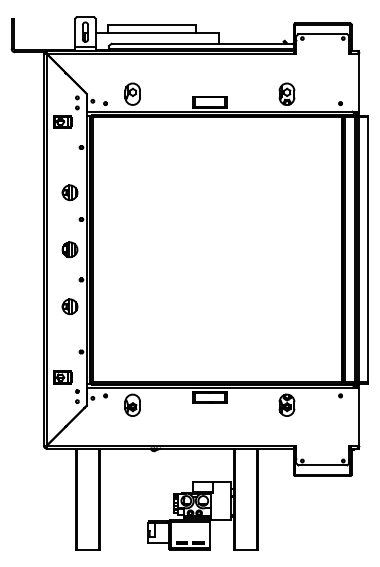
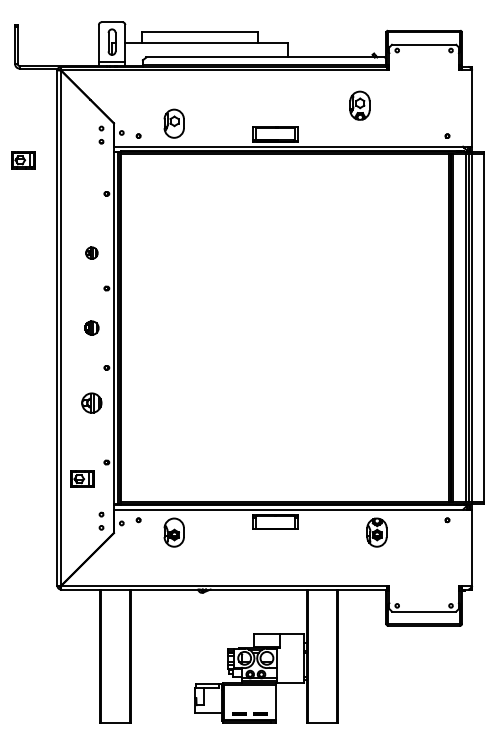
part: (286, 94) -> (359, 105), moved
part: (62, 122) -> (23, 160), moved
part: (69, 192) -> (91, 252), size x0.6
part: (69, 249) -> (91, 327), size x0.7
part: (62, 377) -> (82, 478), moved

